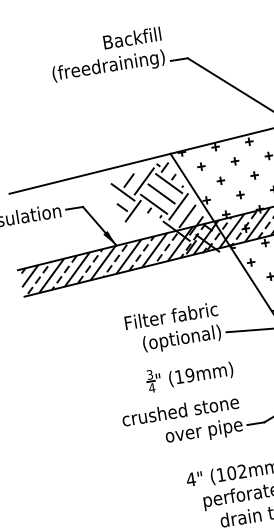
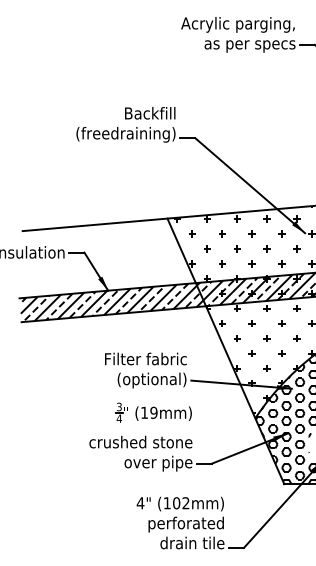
hatch: (163, 211) -> (153, 267), removed

